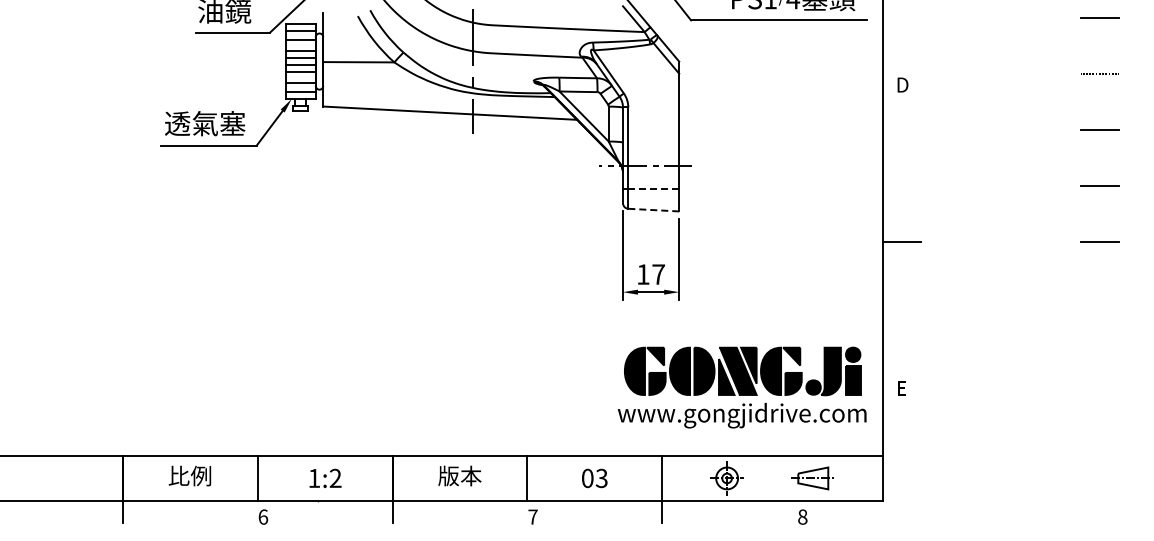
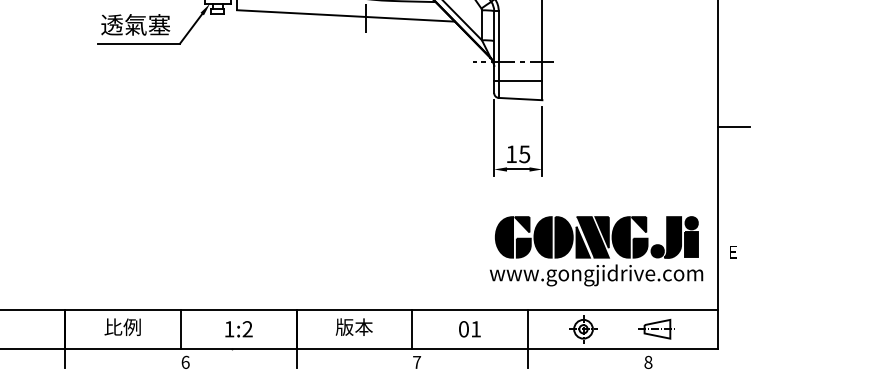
line: (654, 188) -> (521, 80), dashed -> solid
line: (654, 210) -> (521, 99), dashed -> solid
text: (658, 274) -> (524, 154), 17 -> 15
text: (601, 478) -> (475, 329), 03 -> 01

